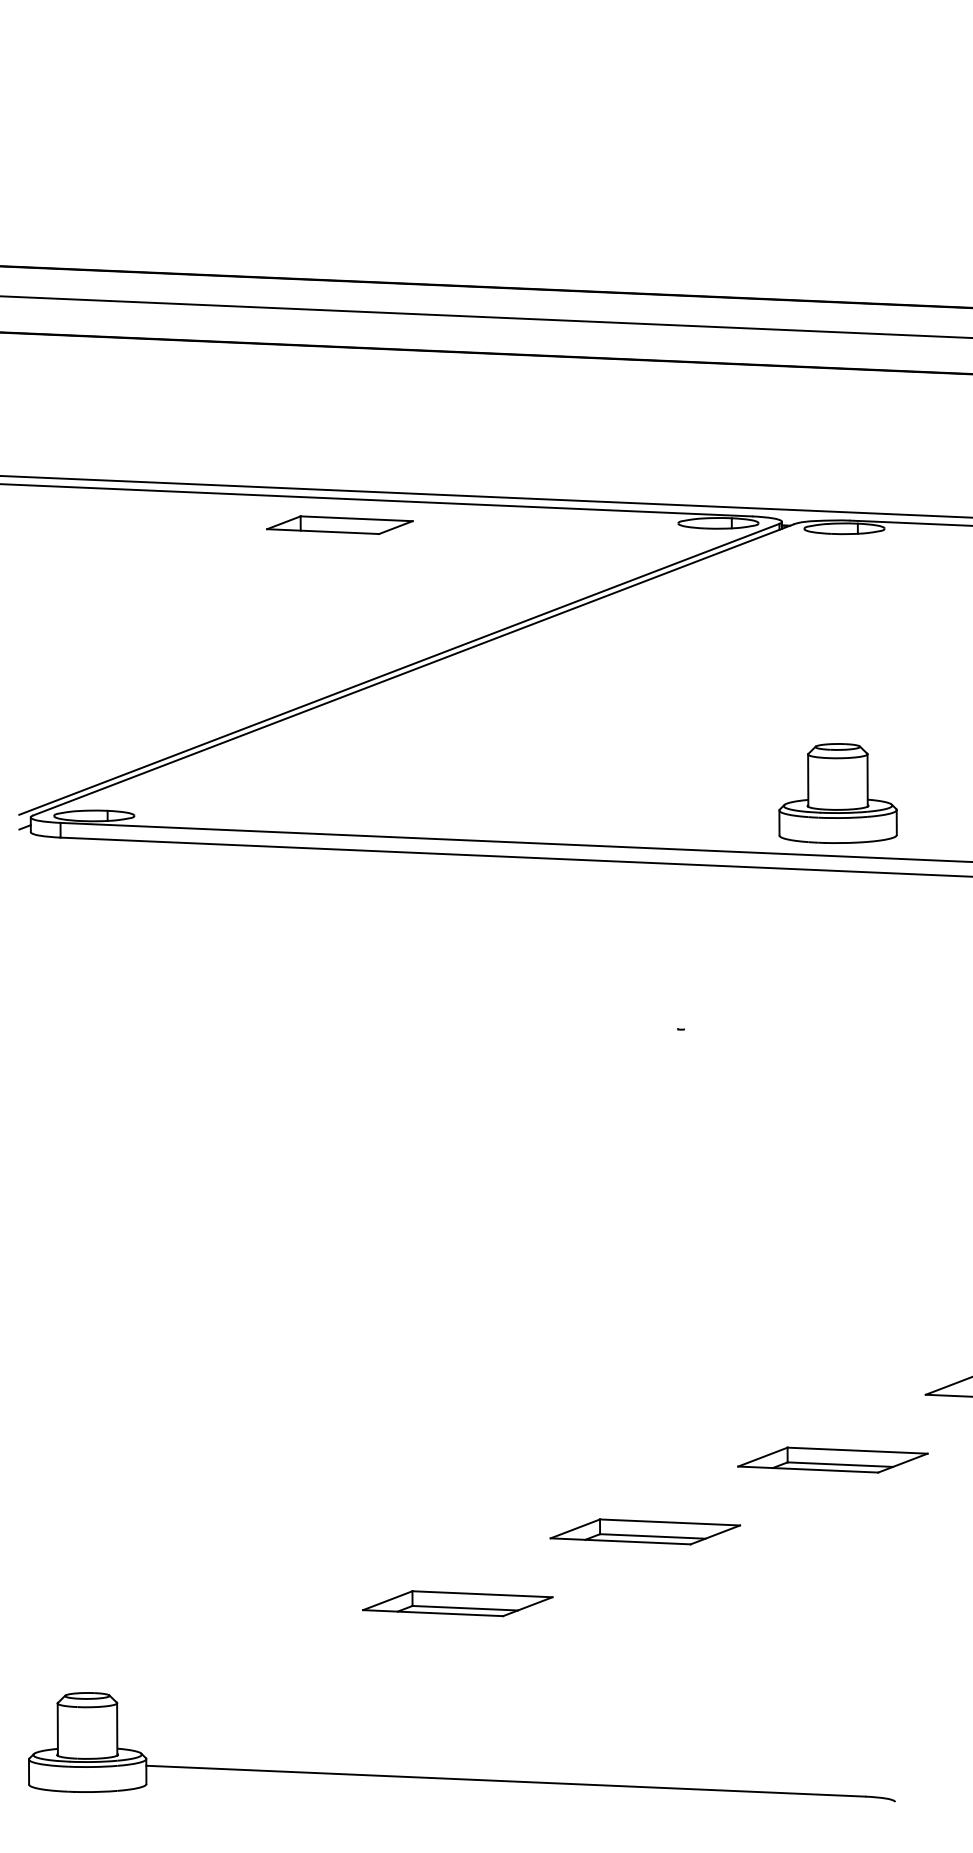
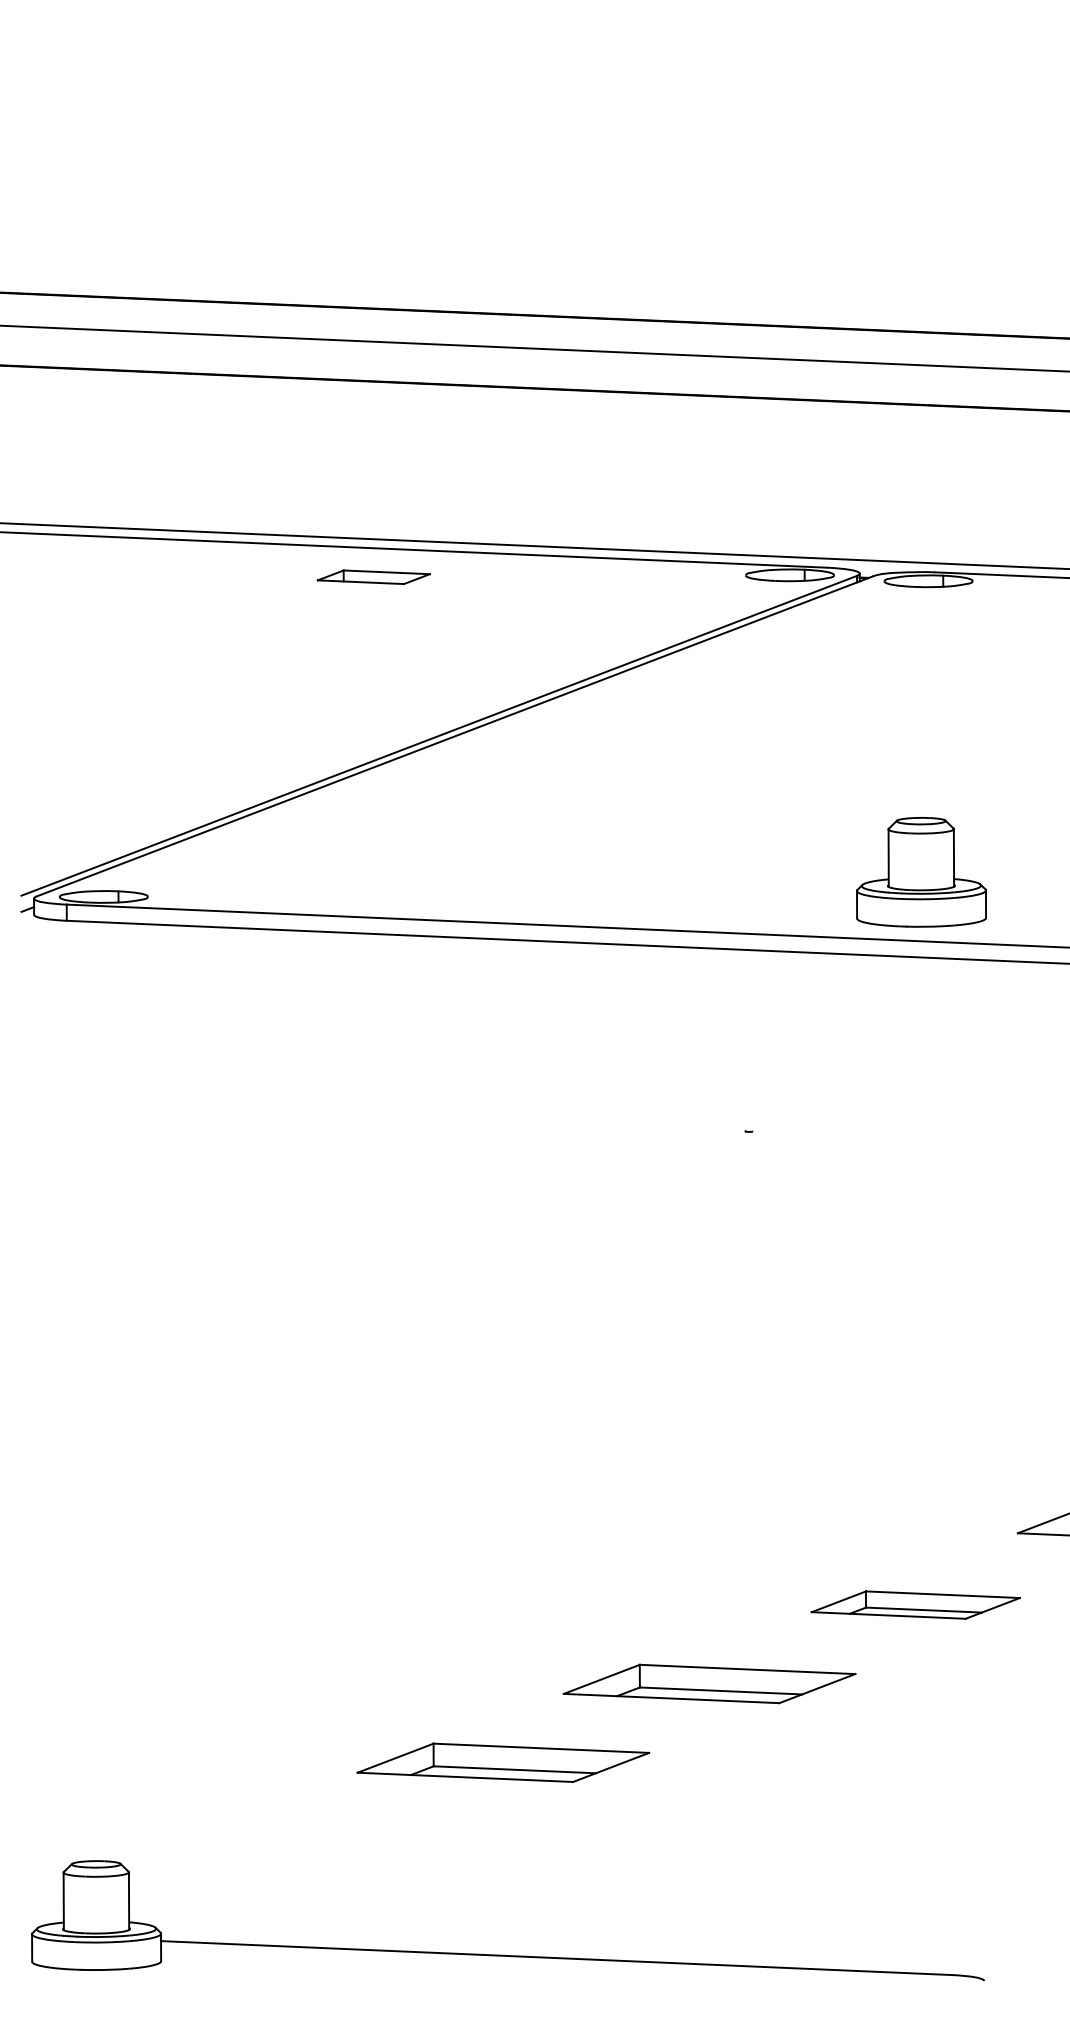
part: (339, 524) -> (373, 576), size x0.7
part: (645, 1531) -> (709, 1683), size x1.4
part: (457, 1603) -> (503, 1762), size x1.4

